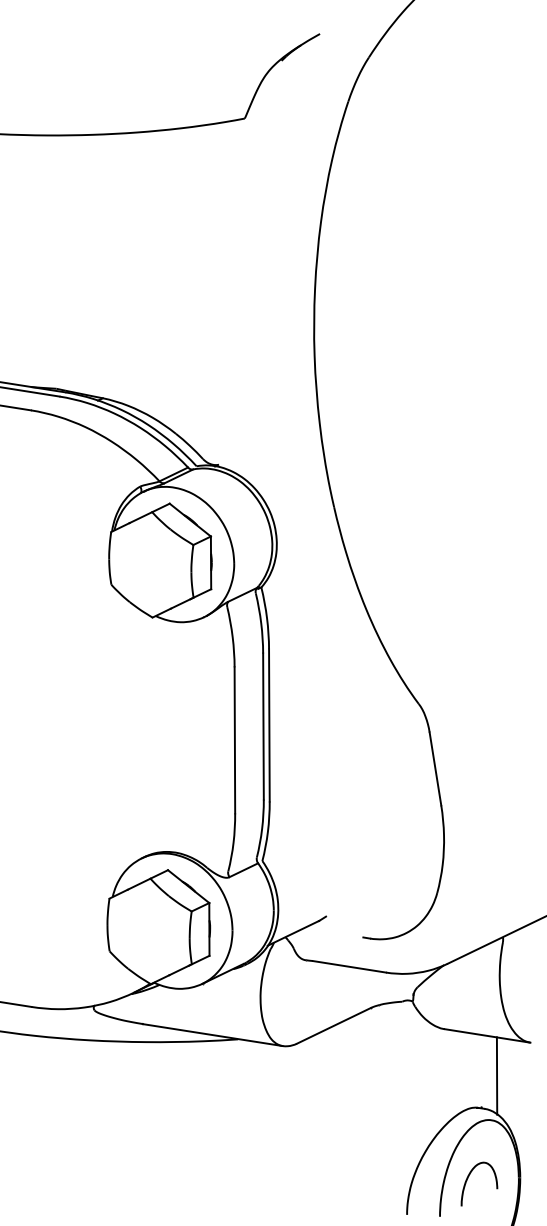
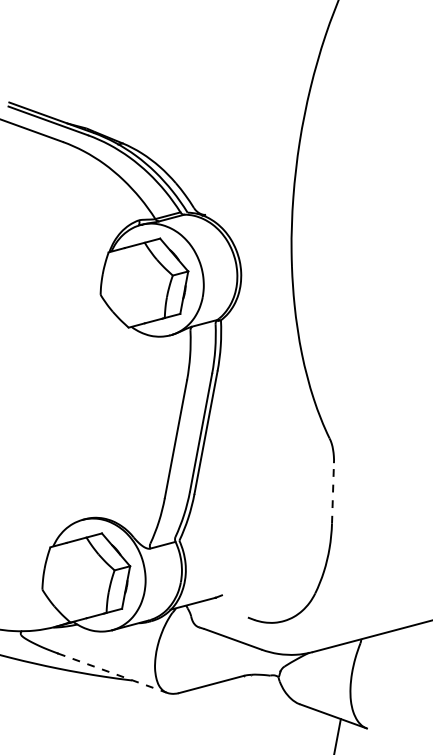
line: (435, 768) -> (333, 493), solid -> dashed
line: (212, 1035) -> (112, 673), solid -> dashed

